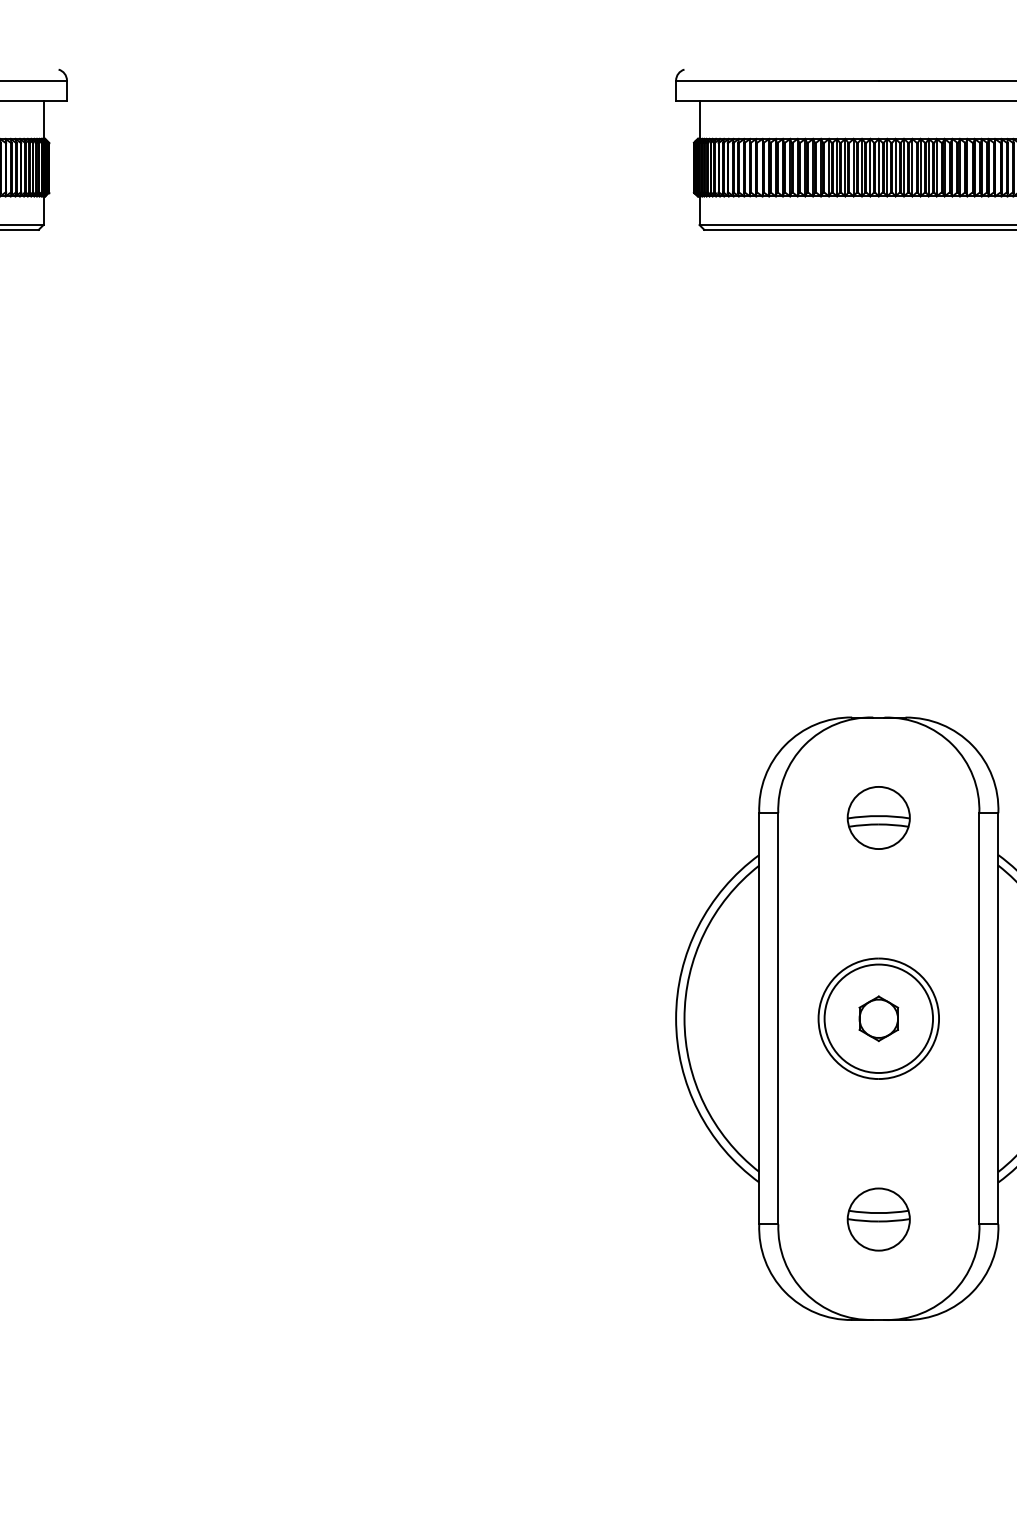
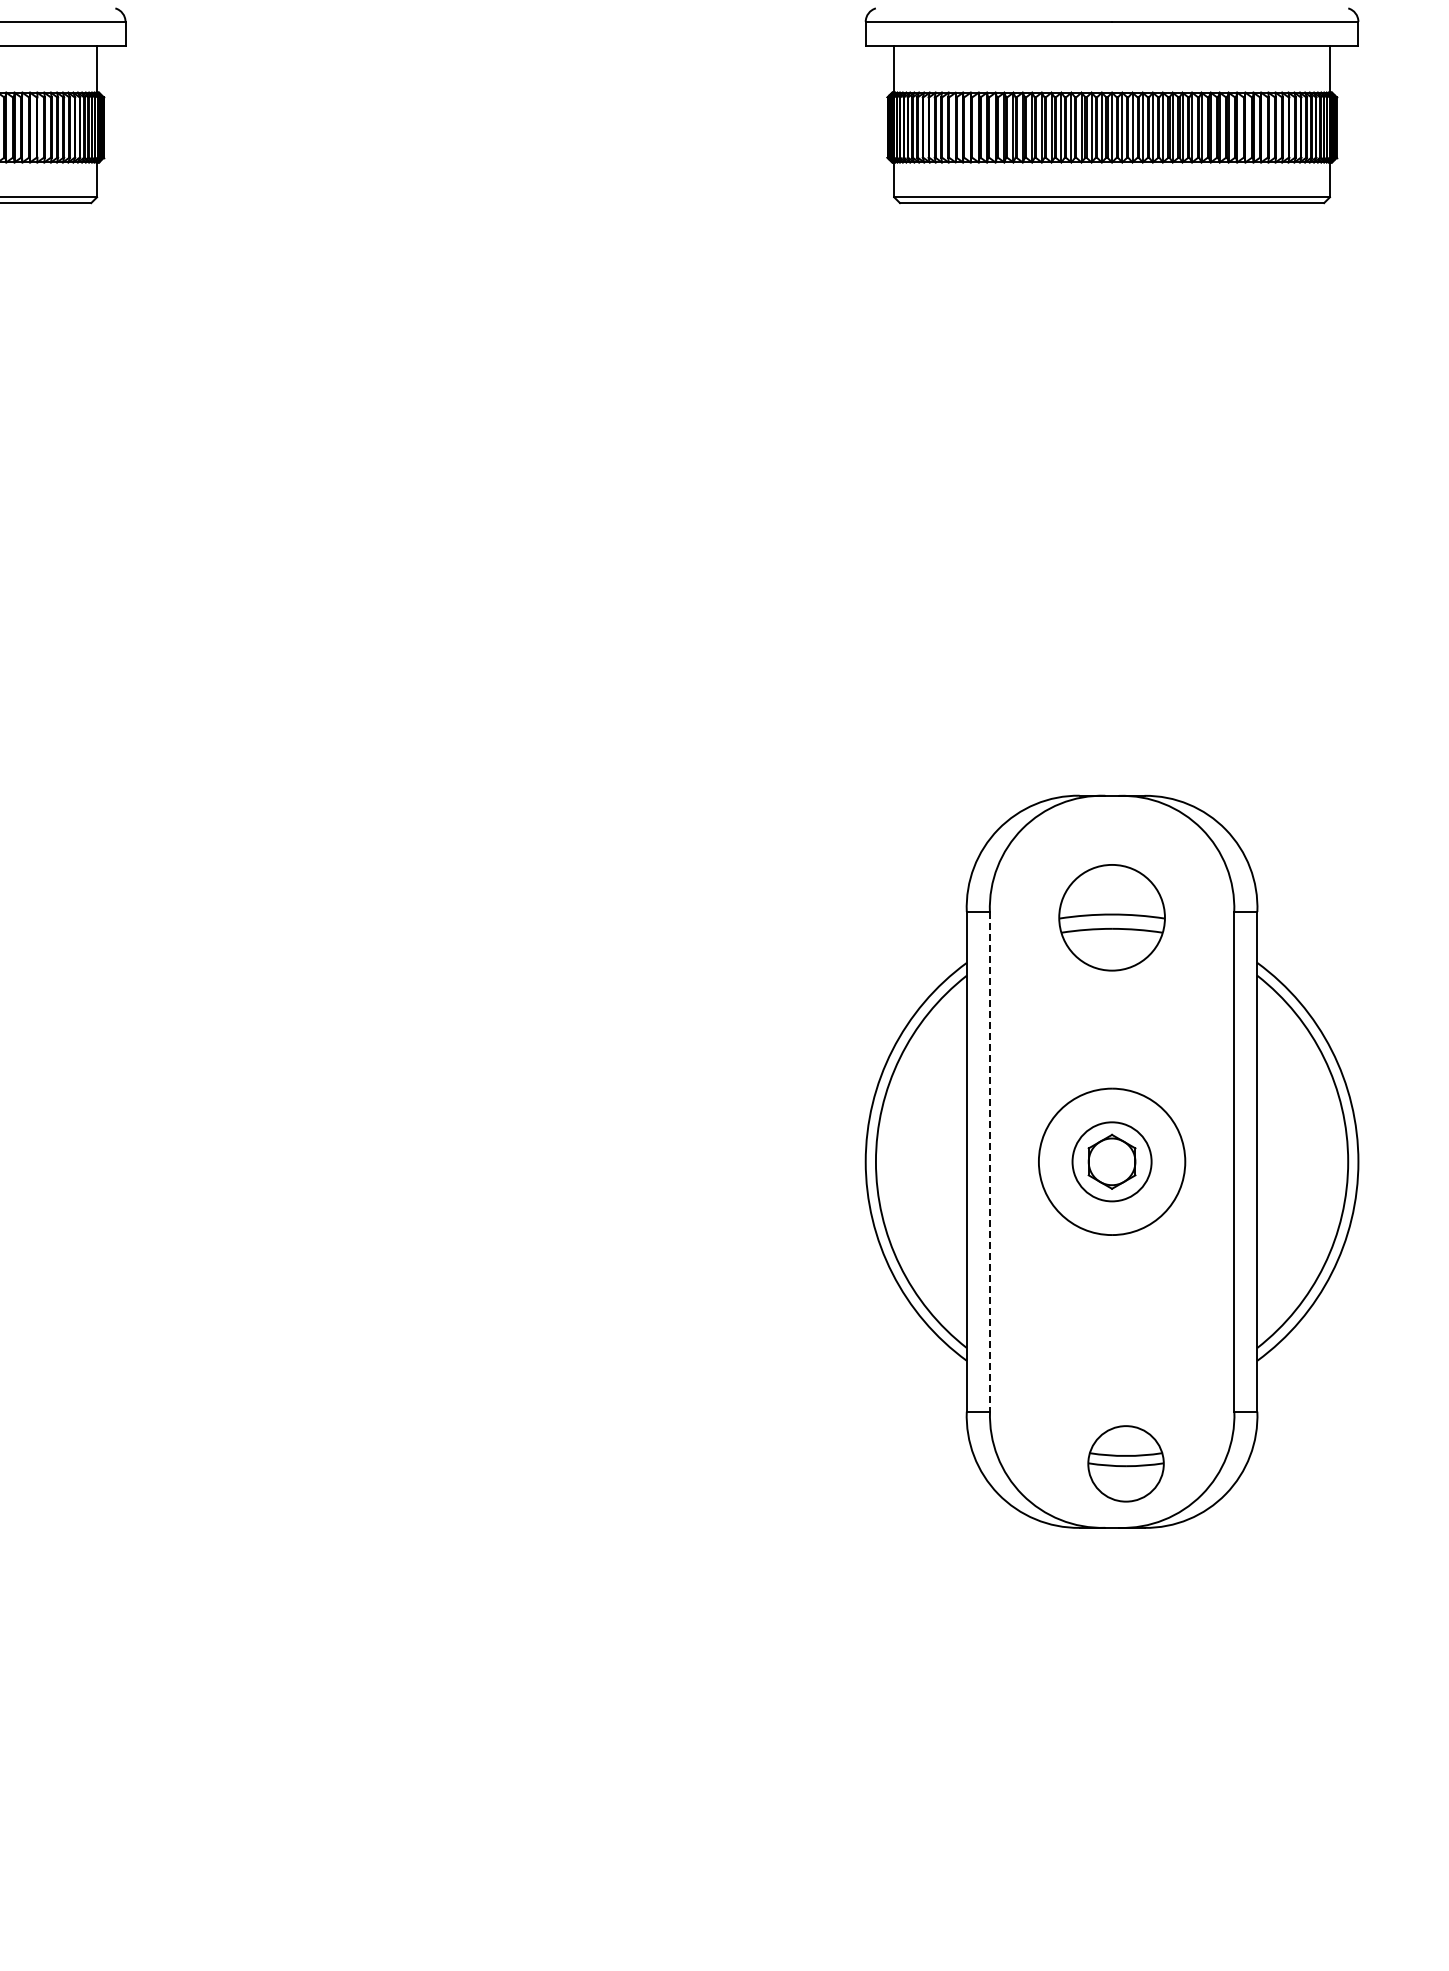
part: (878, 817) -> (1111, 917), size x1.4
line: (777, 1018) -> (989, 1161), solid -> dashed
circle: (878, 1018) -> (1111, 1161), size x0.6
part: (878, 1219) -> (1125, 1463), moved

